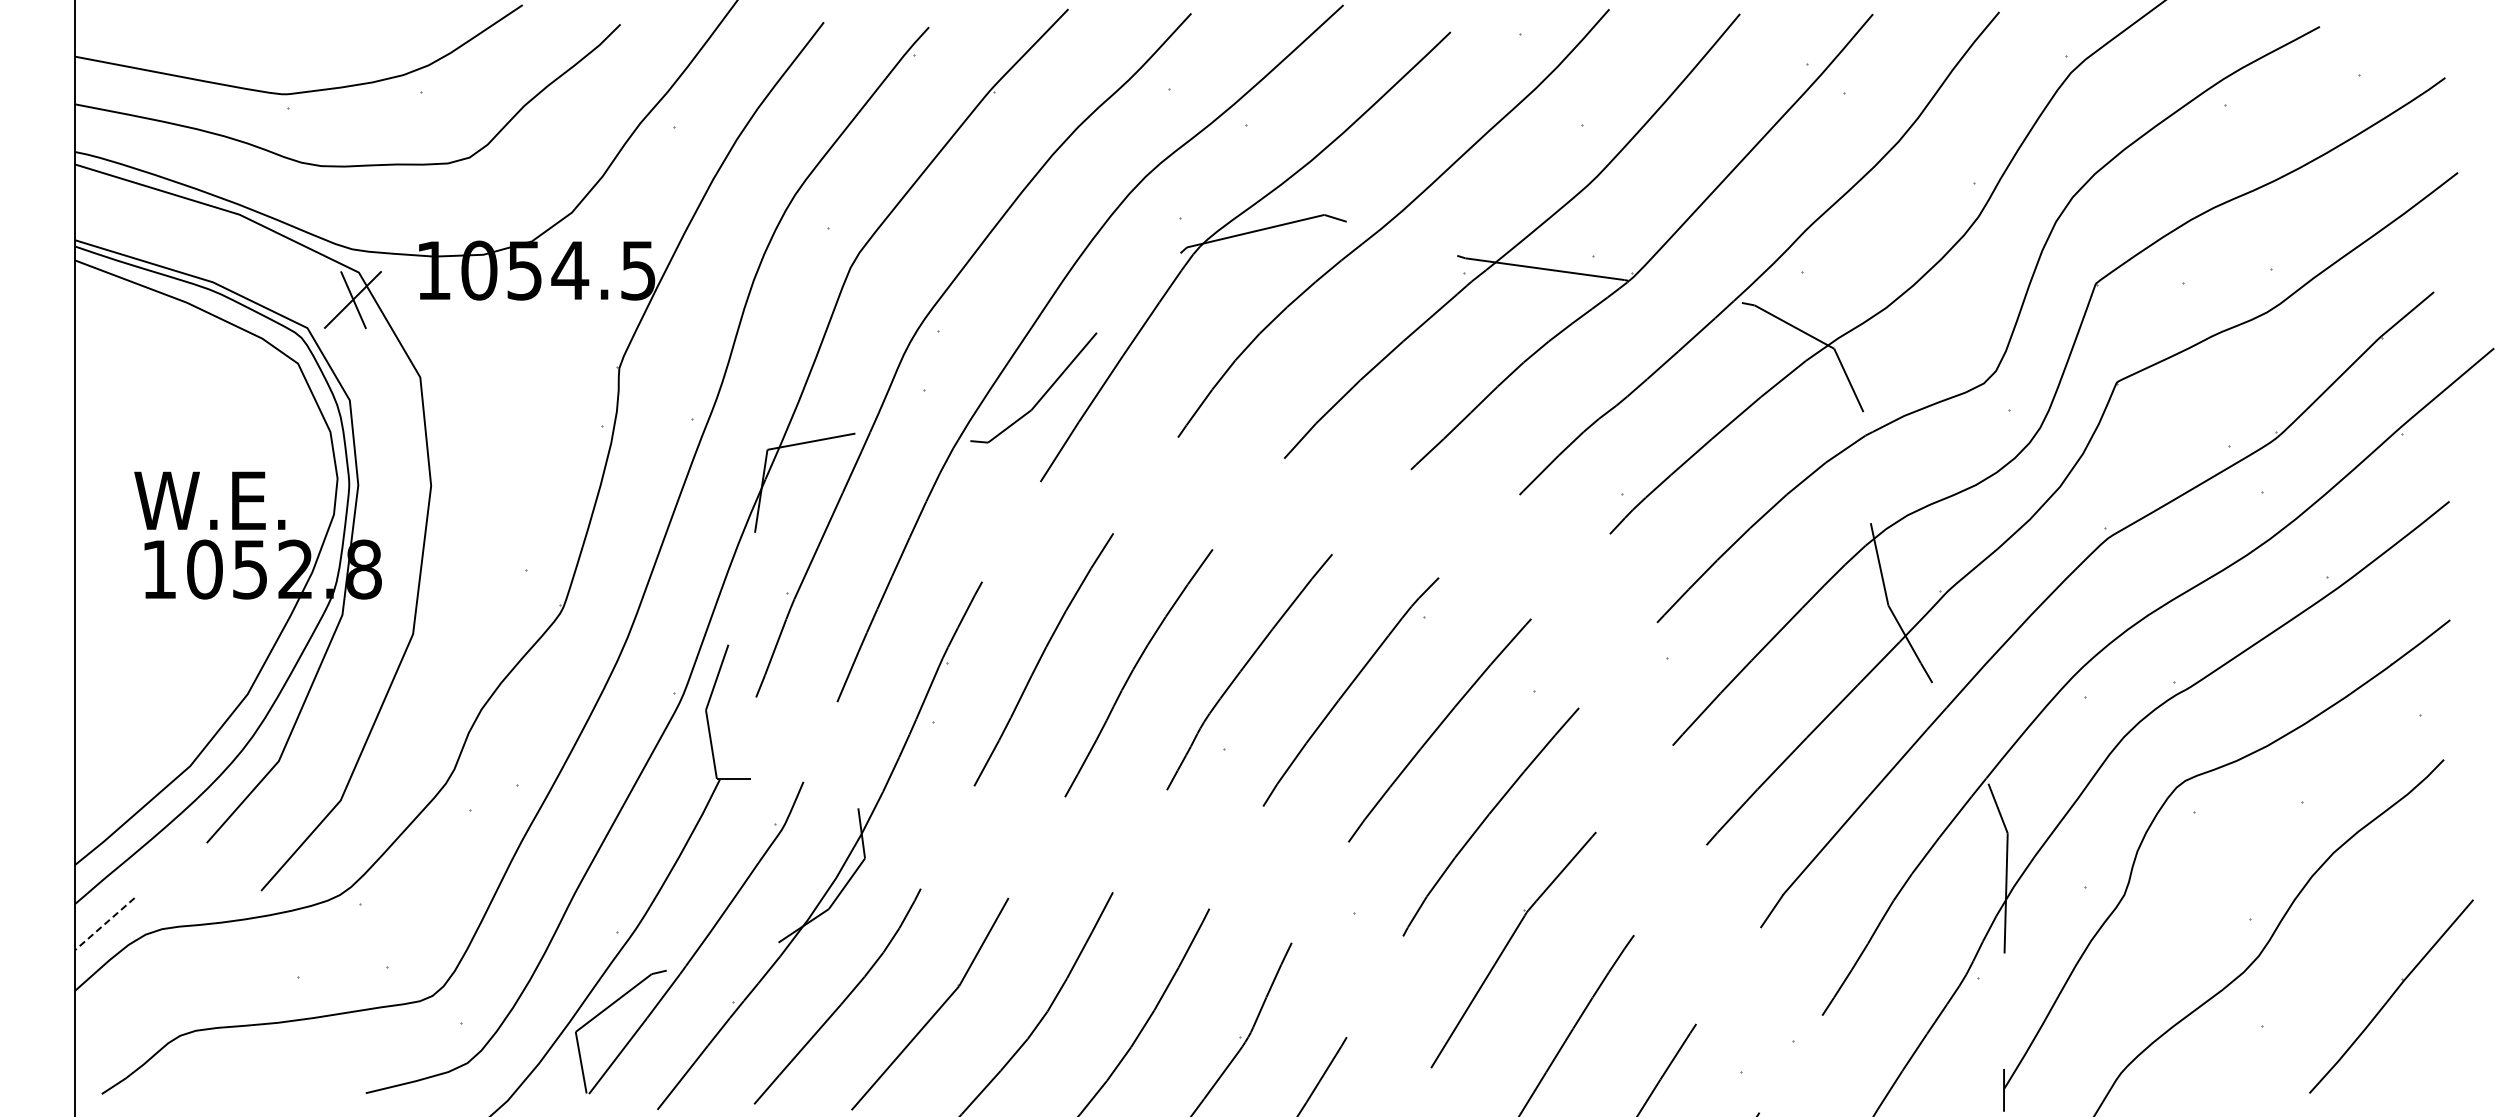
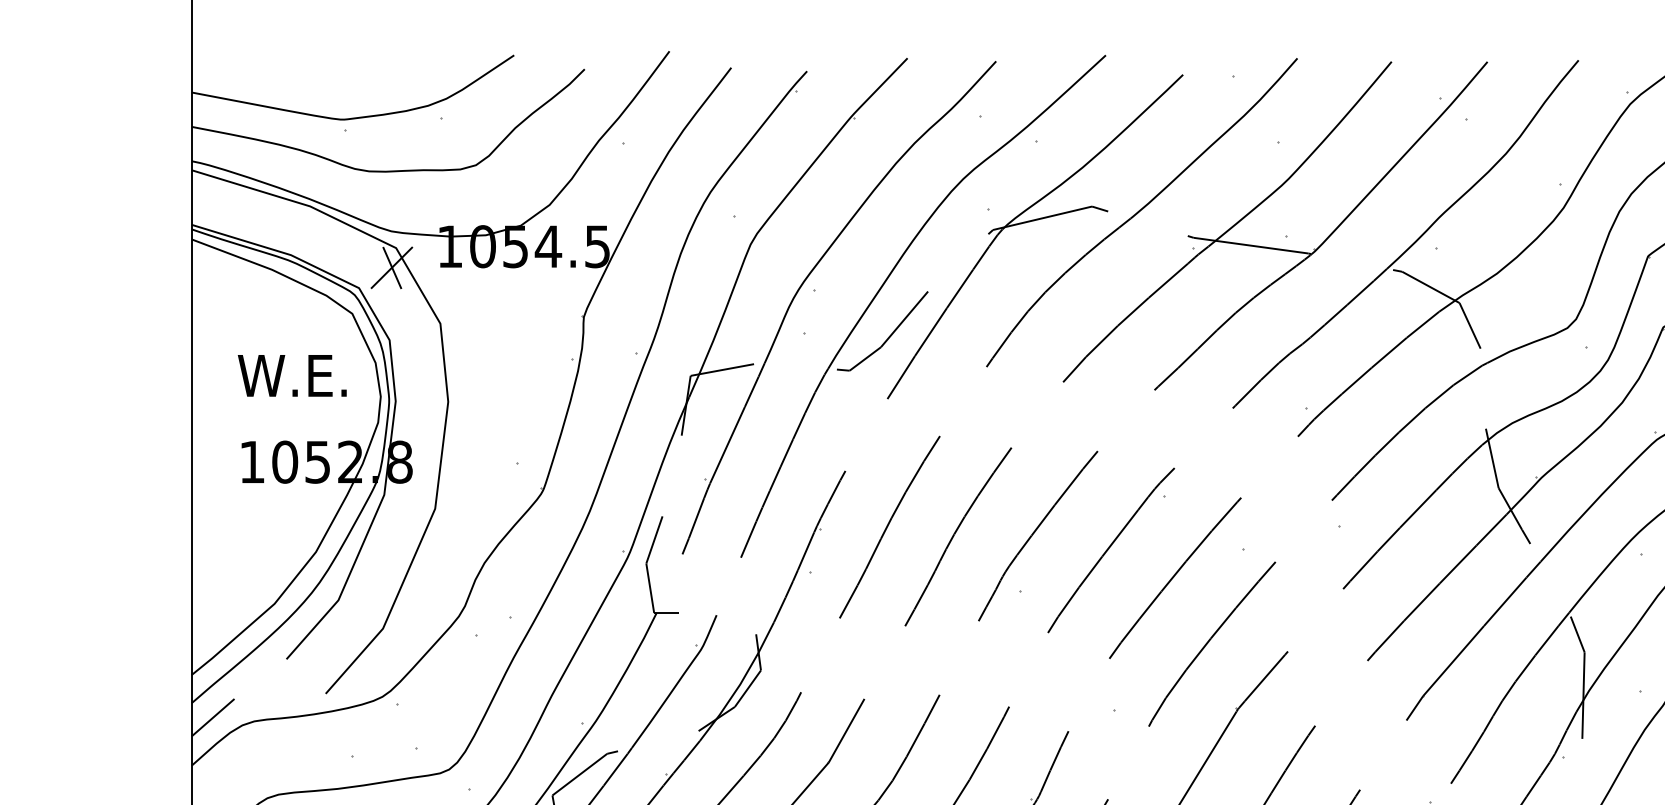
text: (209, 500) -> (292, 375), moved
line: (104, 924) -> (212, 718), dashed -> solid

